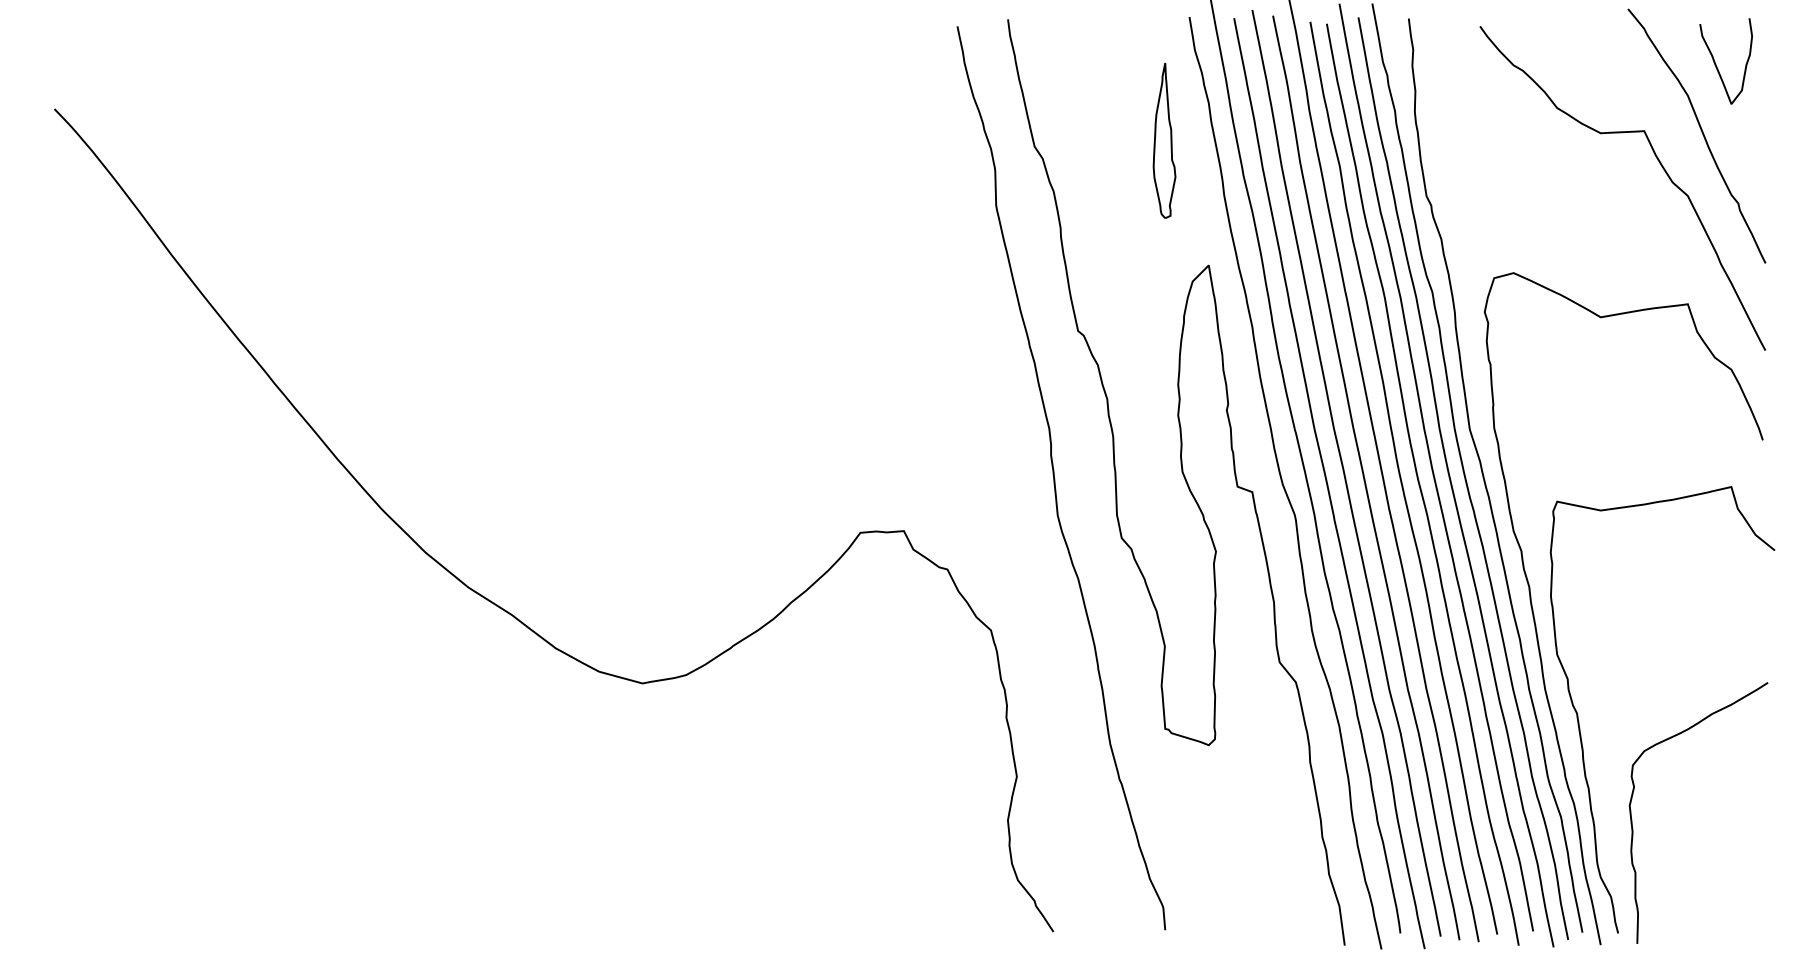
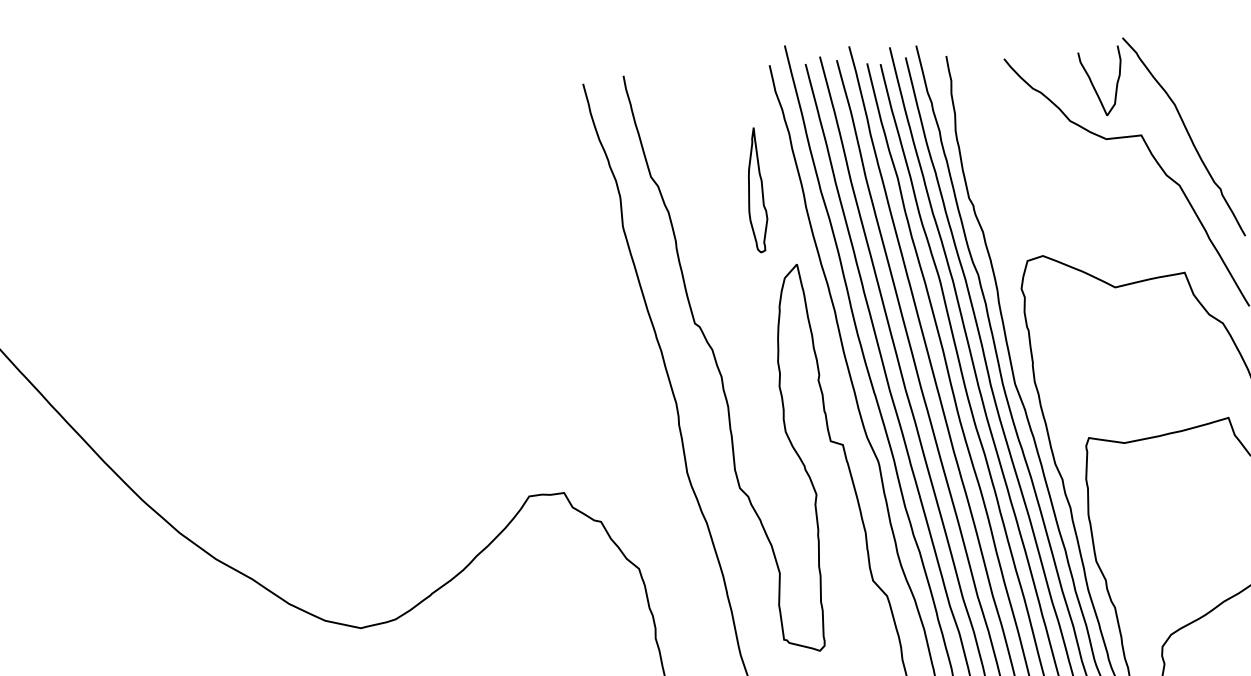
curve: (1717, 66) -> (1094, 85), moved
part: (1164, 140) -> (756, 190), moved

